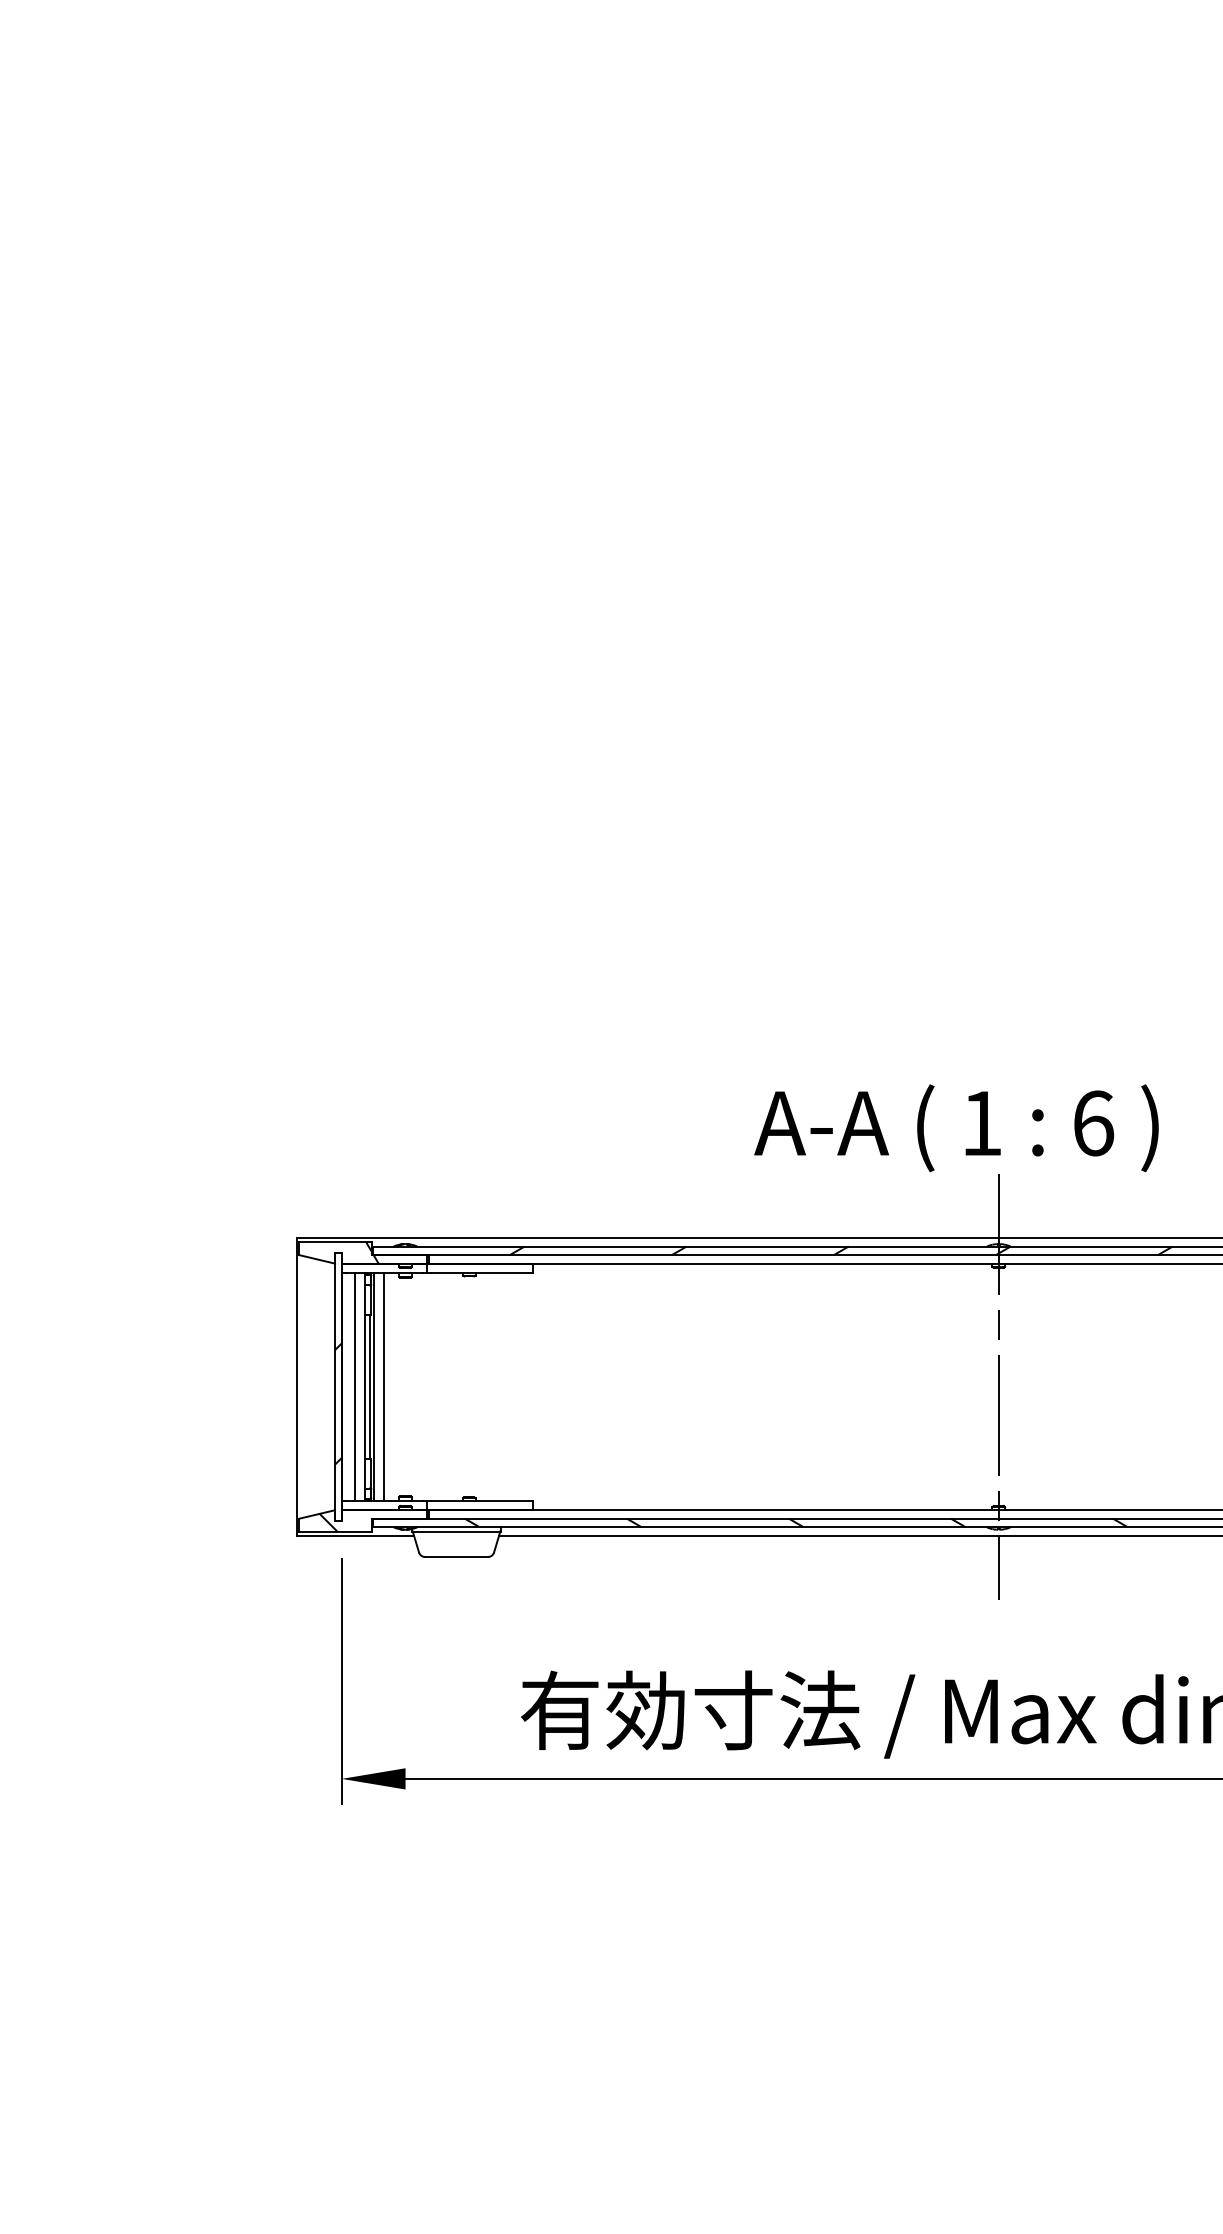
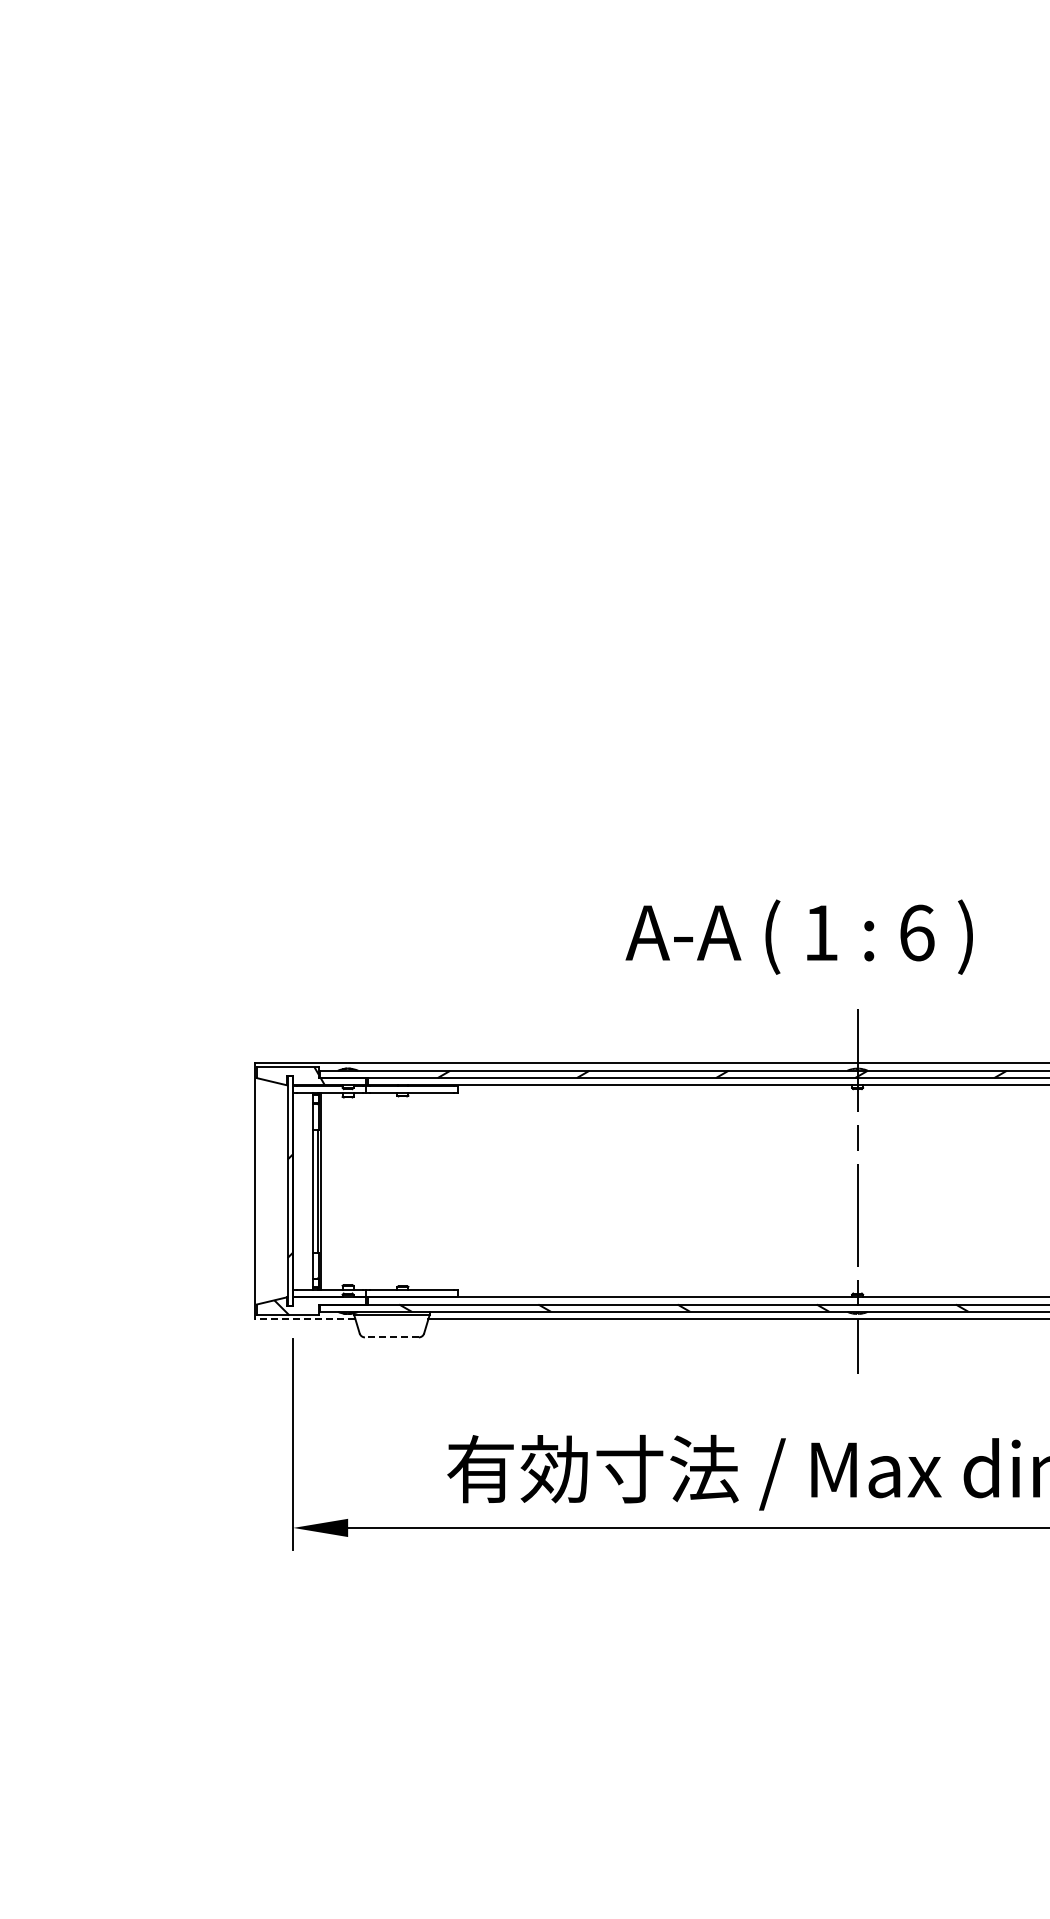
text: (955, 1127) -> (798, 936), moved
line: (354, 1387) -> (304, 1191), removed
line: (383, 1387) -> (329, 1191), removed
line: (354, 1536) -> (304, 1319), solid -> dashed
line: (456, 1557) -> (391, 1337), solid -> dashed

